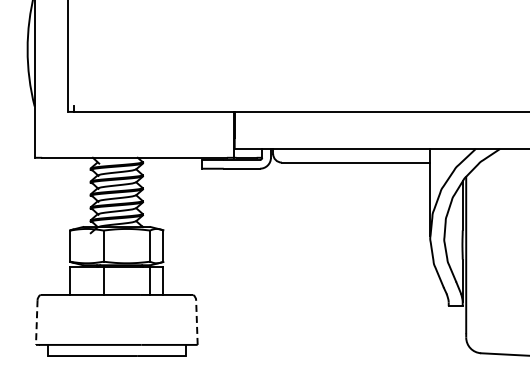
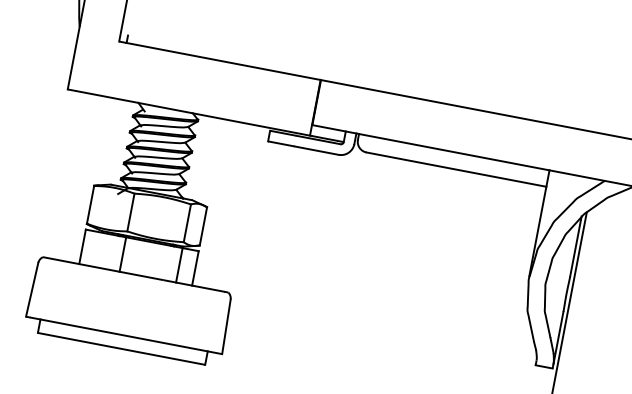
line: (196, 322) -> (225, 326), dashed -> solid
line: (36, 323) -> (31, 290), dashed -> solid

